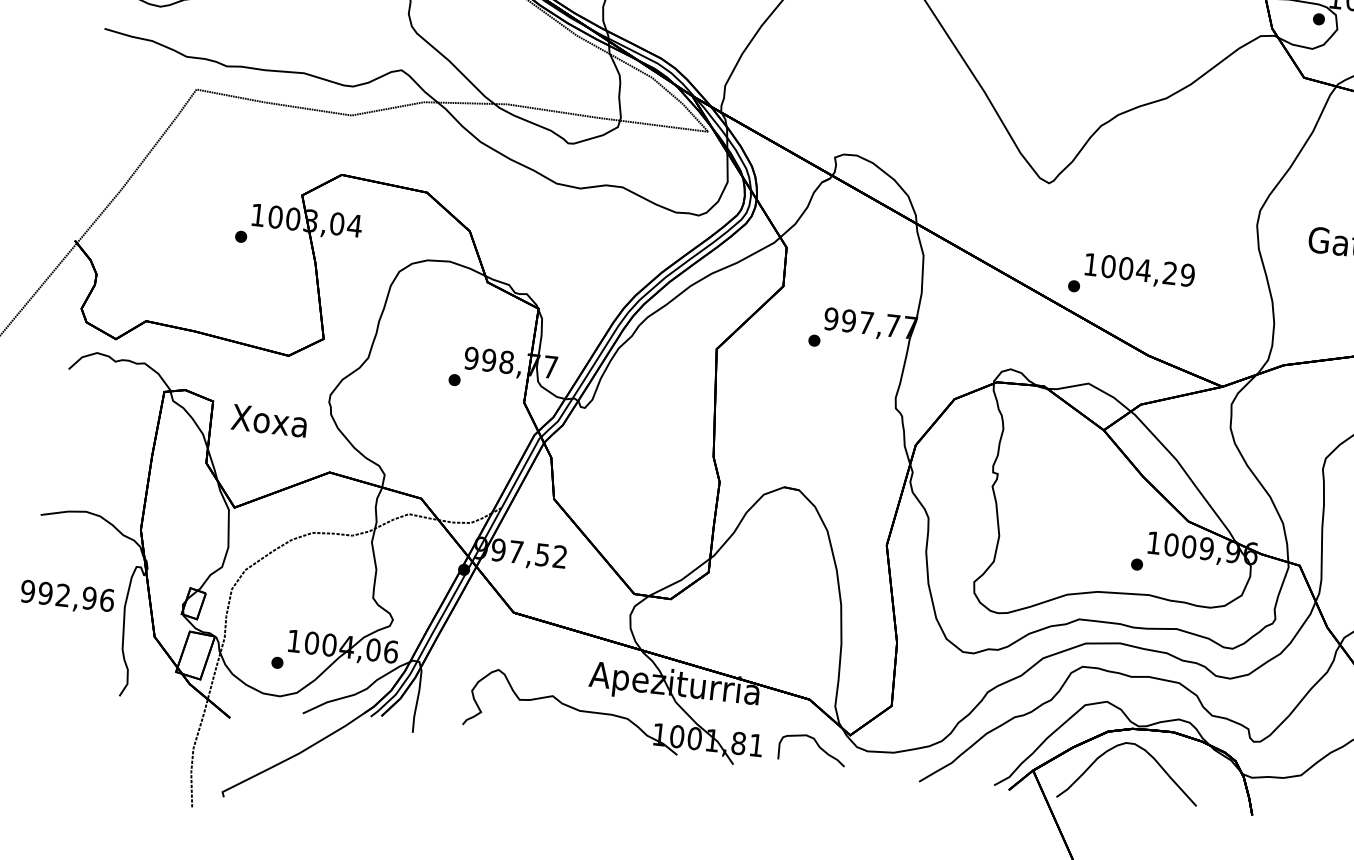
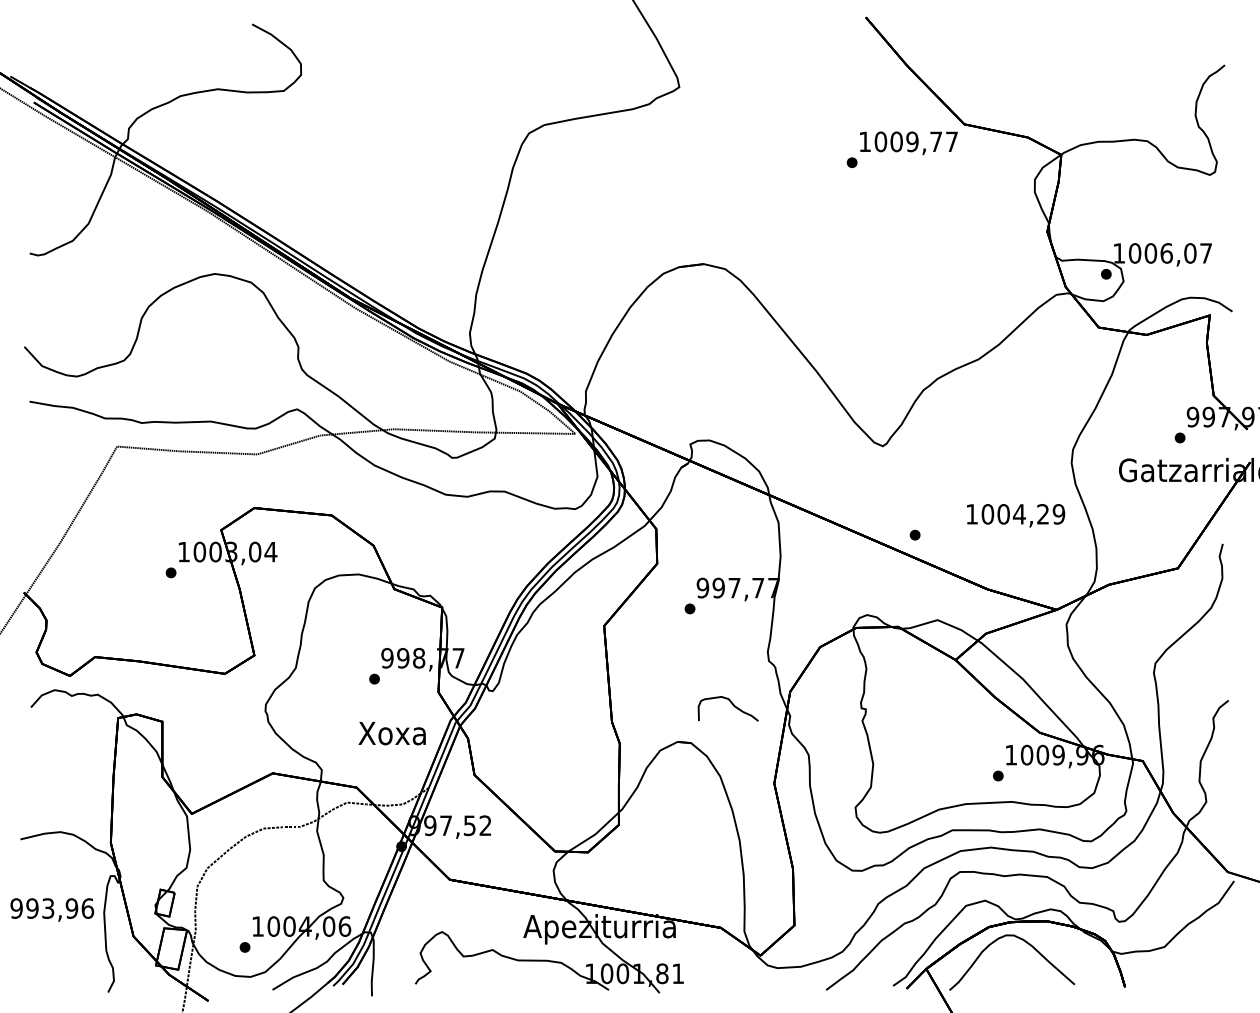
text: (1140, 271) -> (1016, 515), moved
text: (268, 420) -> (391, 733), moved
text: (63, 595) -> (48, 908), 992,96 -> 993,96
curve: (816, 744) -> (731, 704), moved

